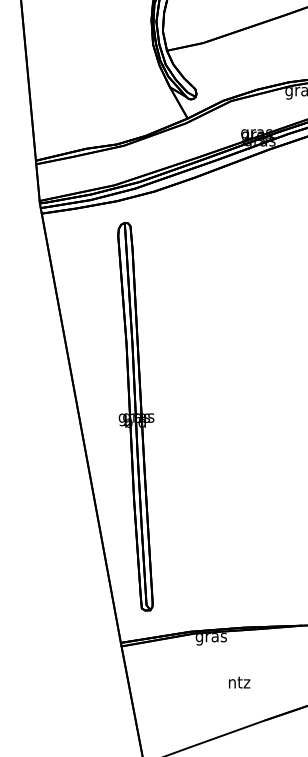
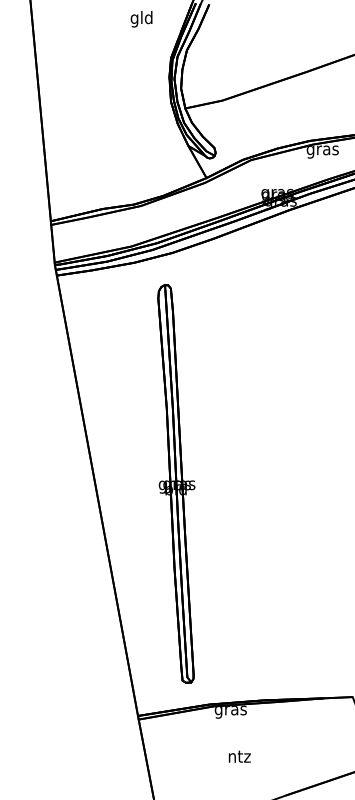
part: (135, 416) -> (176, 483), moved
text: (239, 682) -> (239, 756), moved

